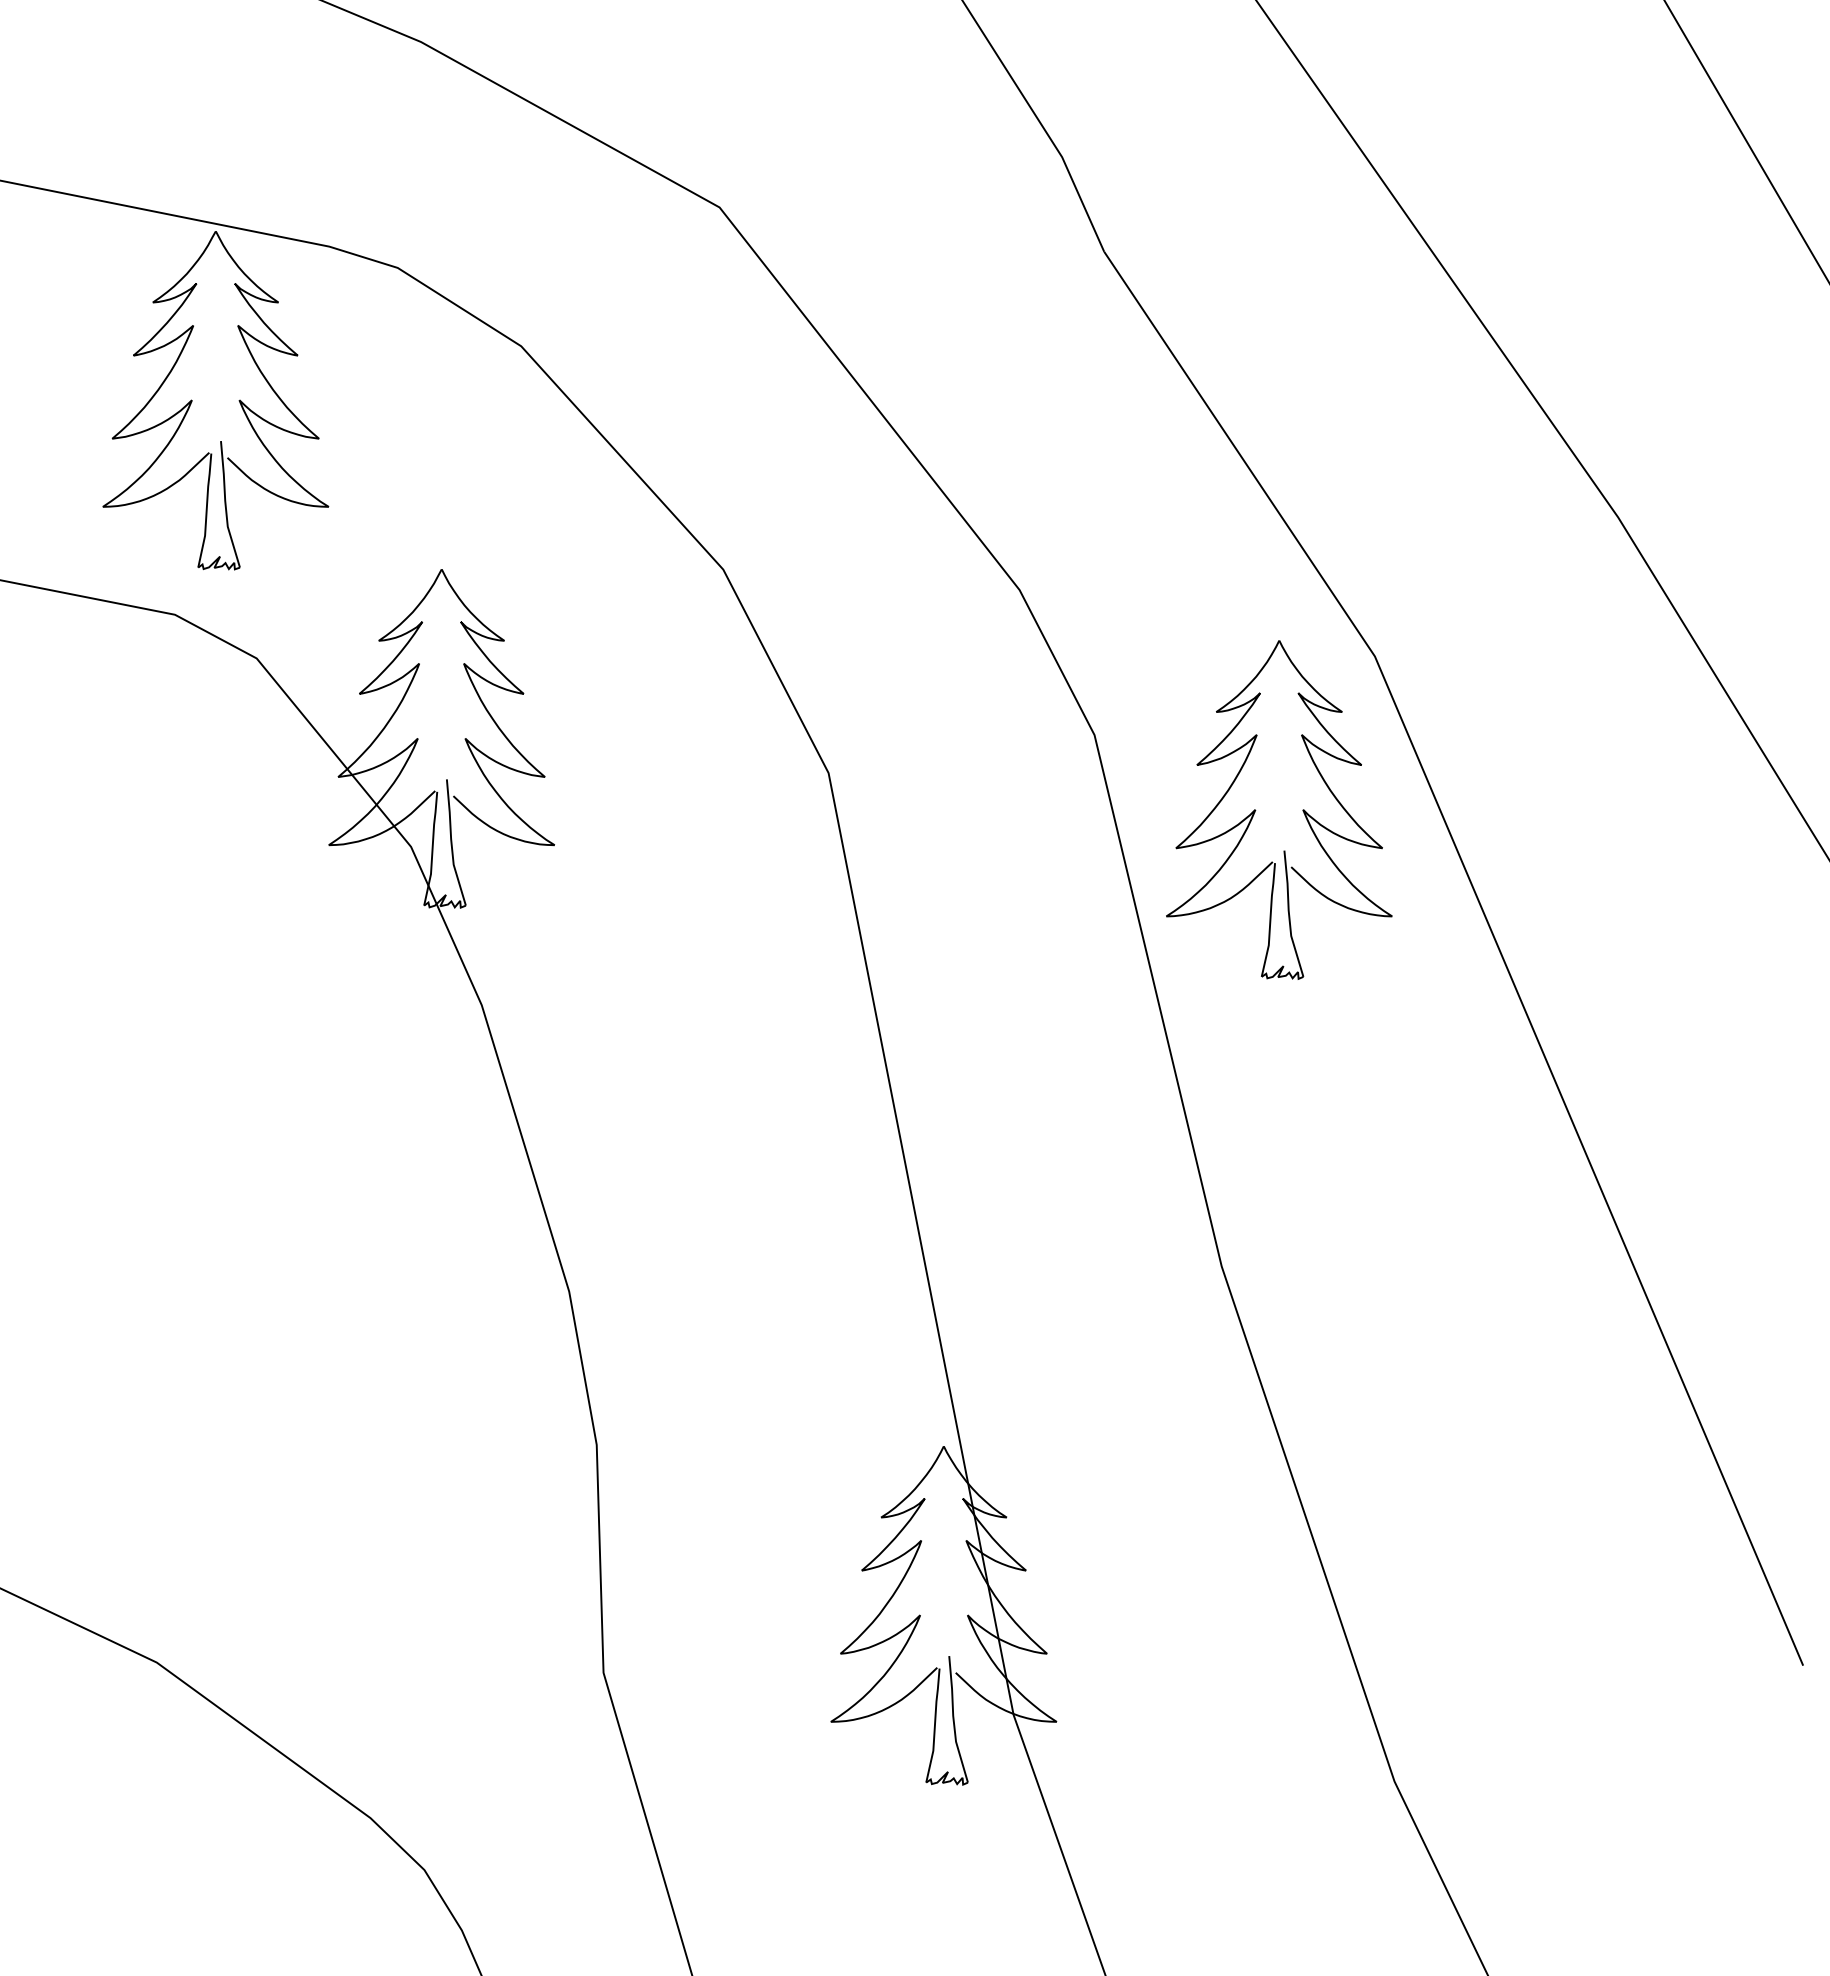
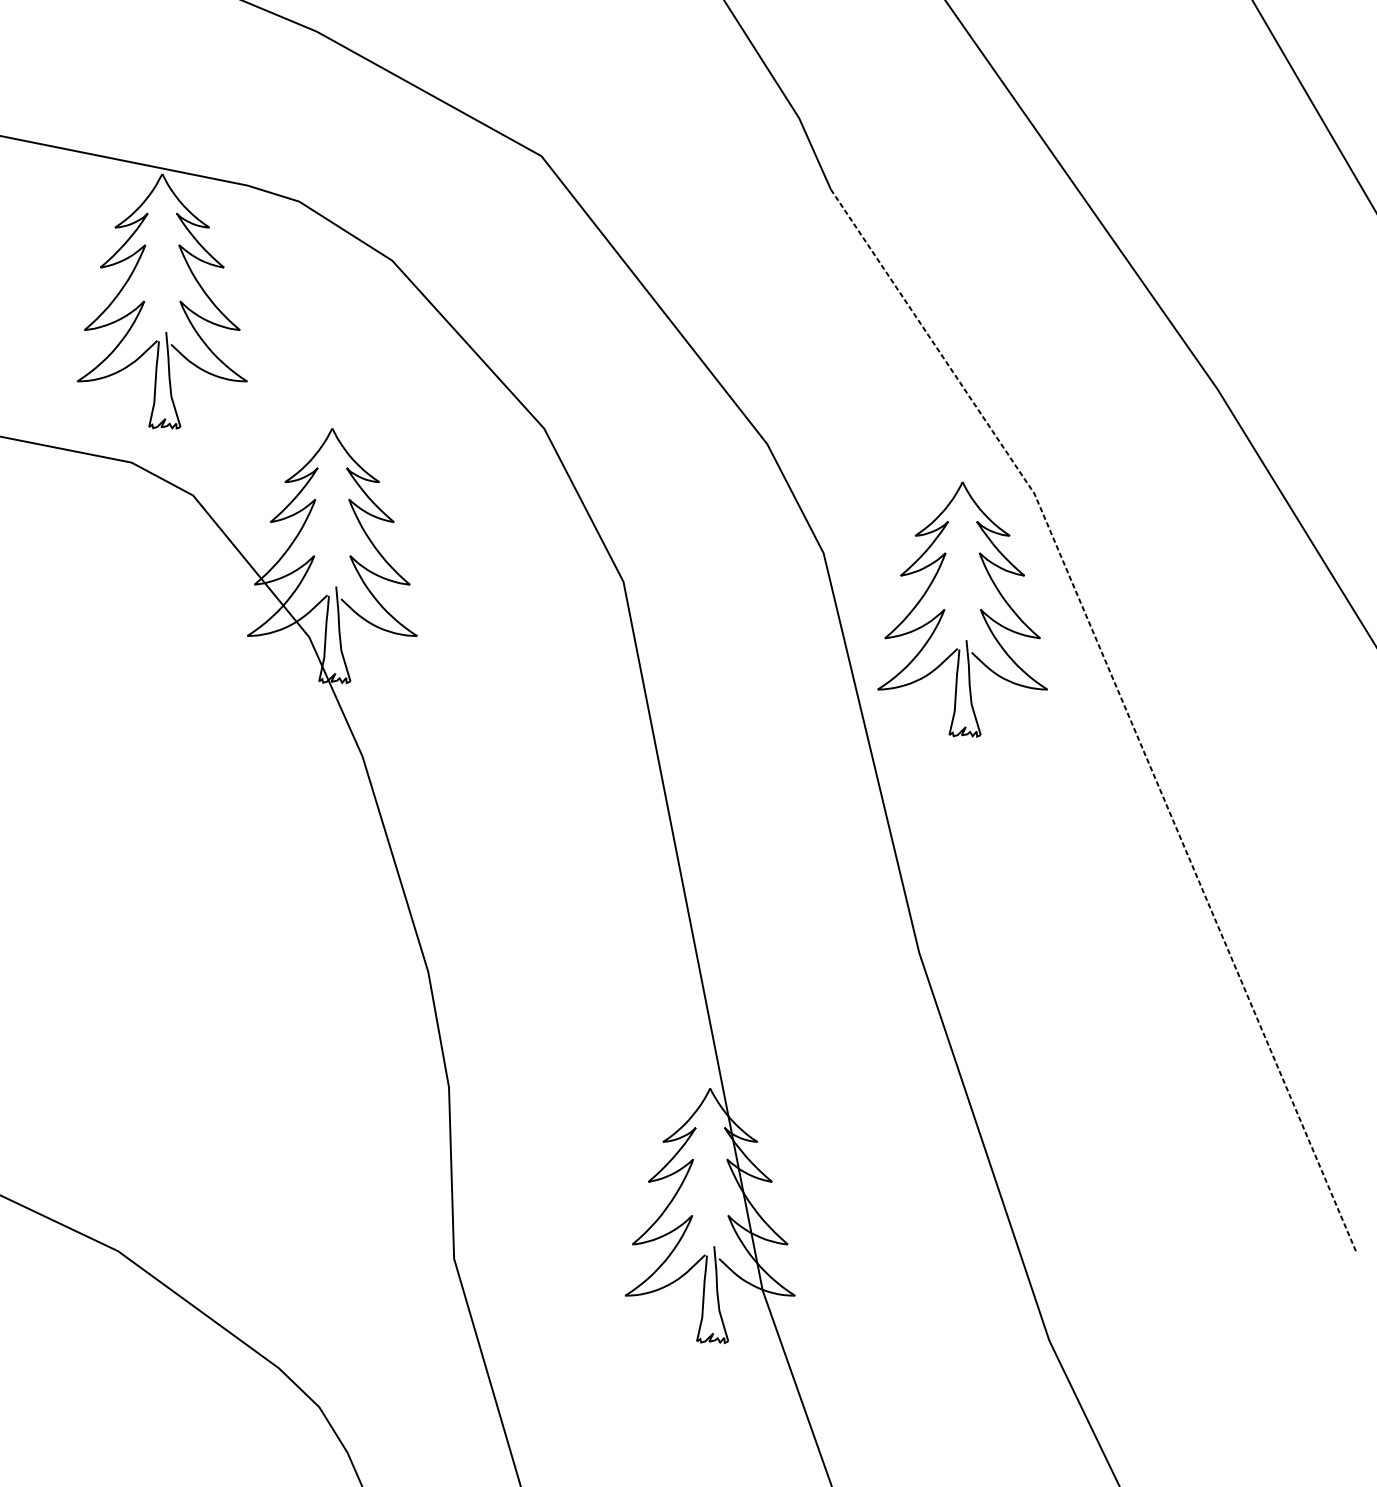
line: (1494, 937) -> (1124, 705), solid -> dashed

